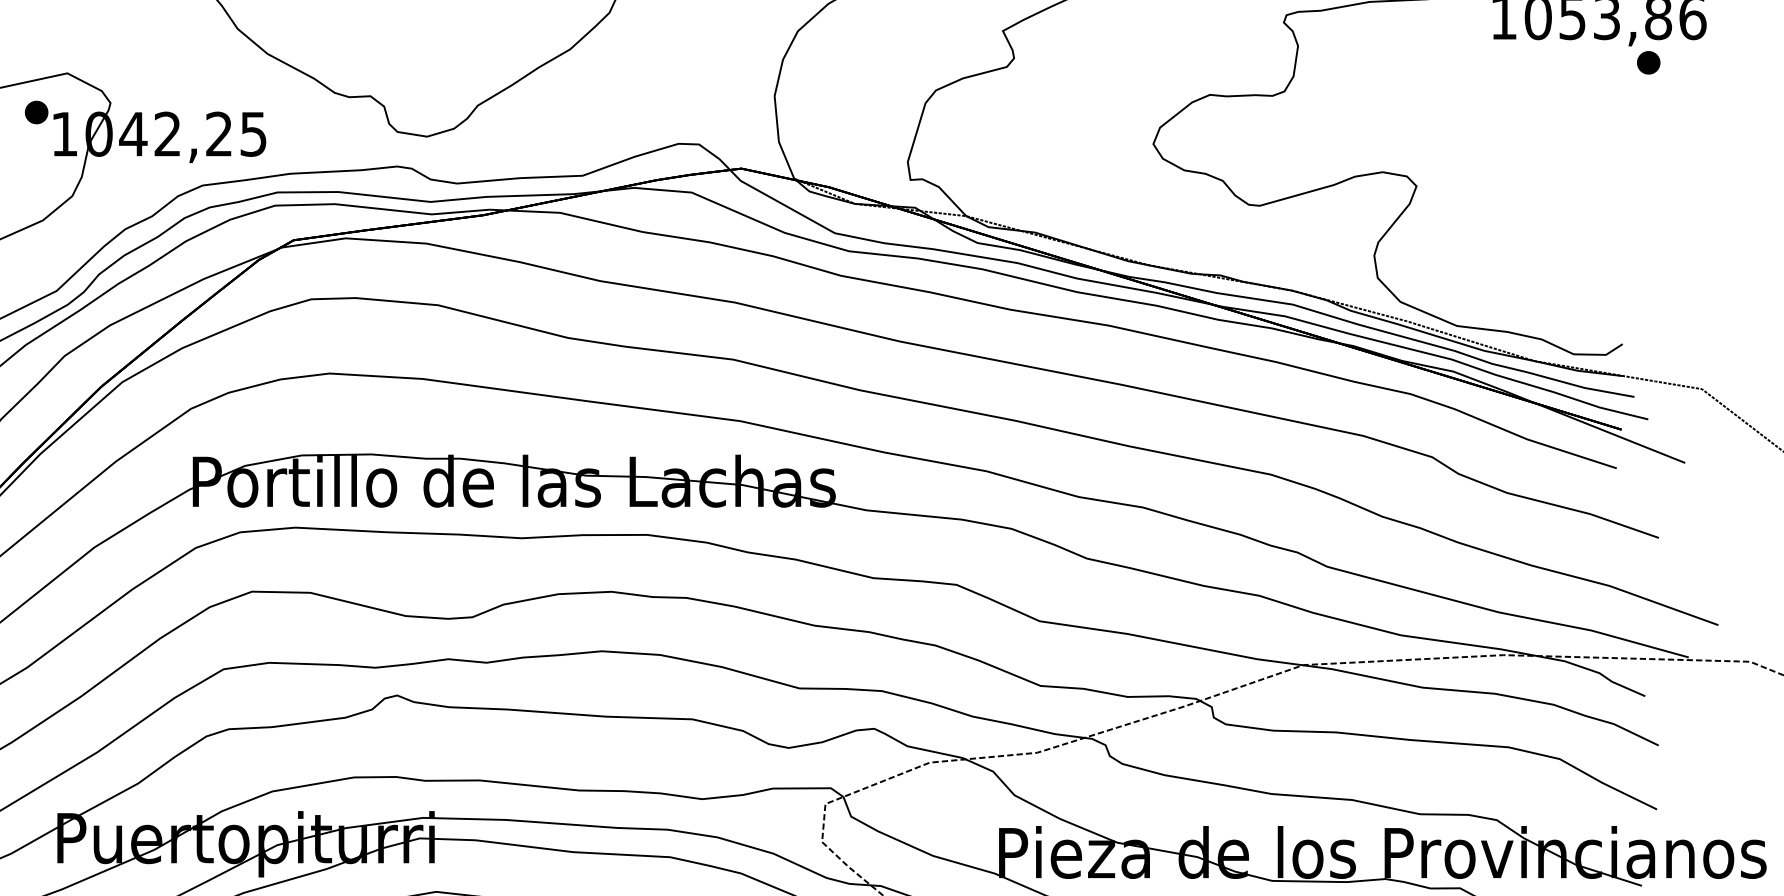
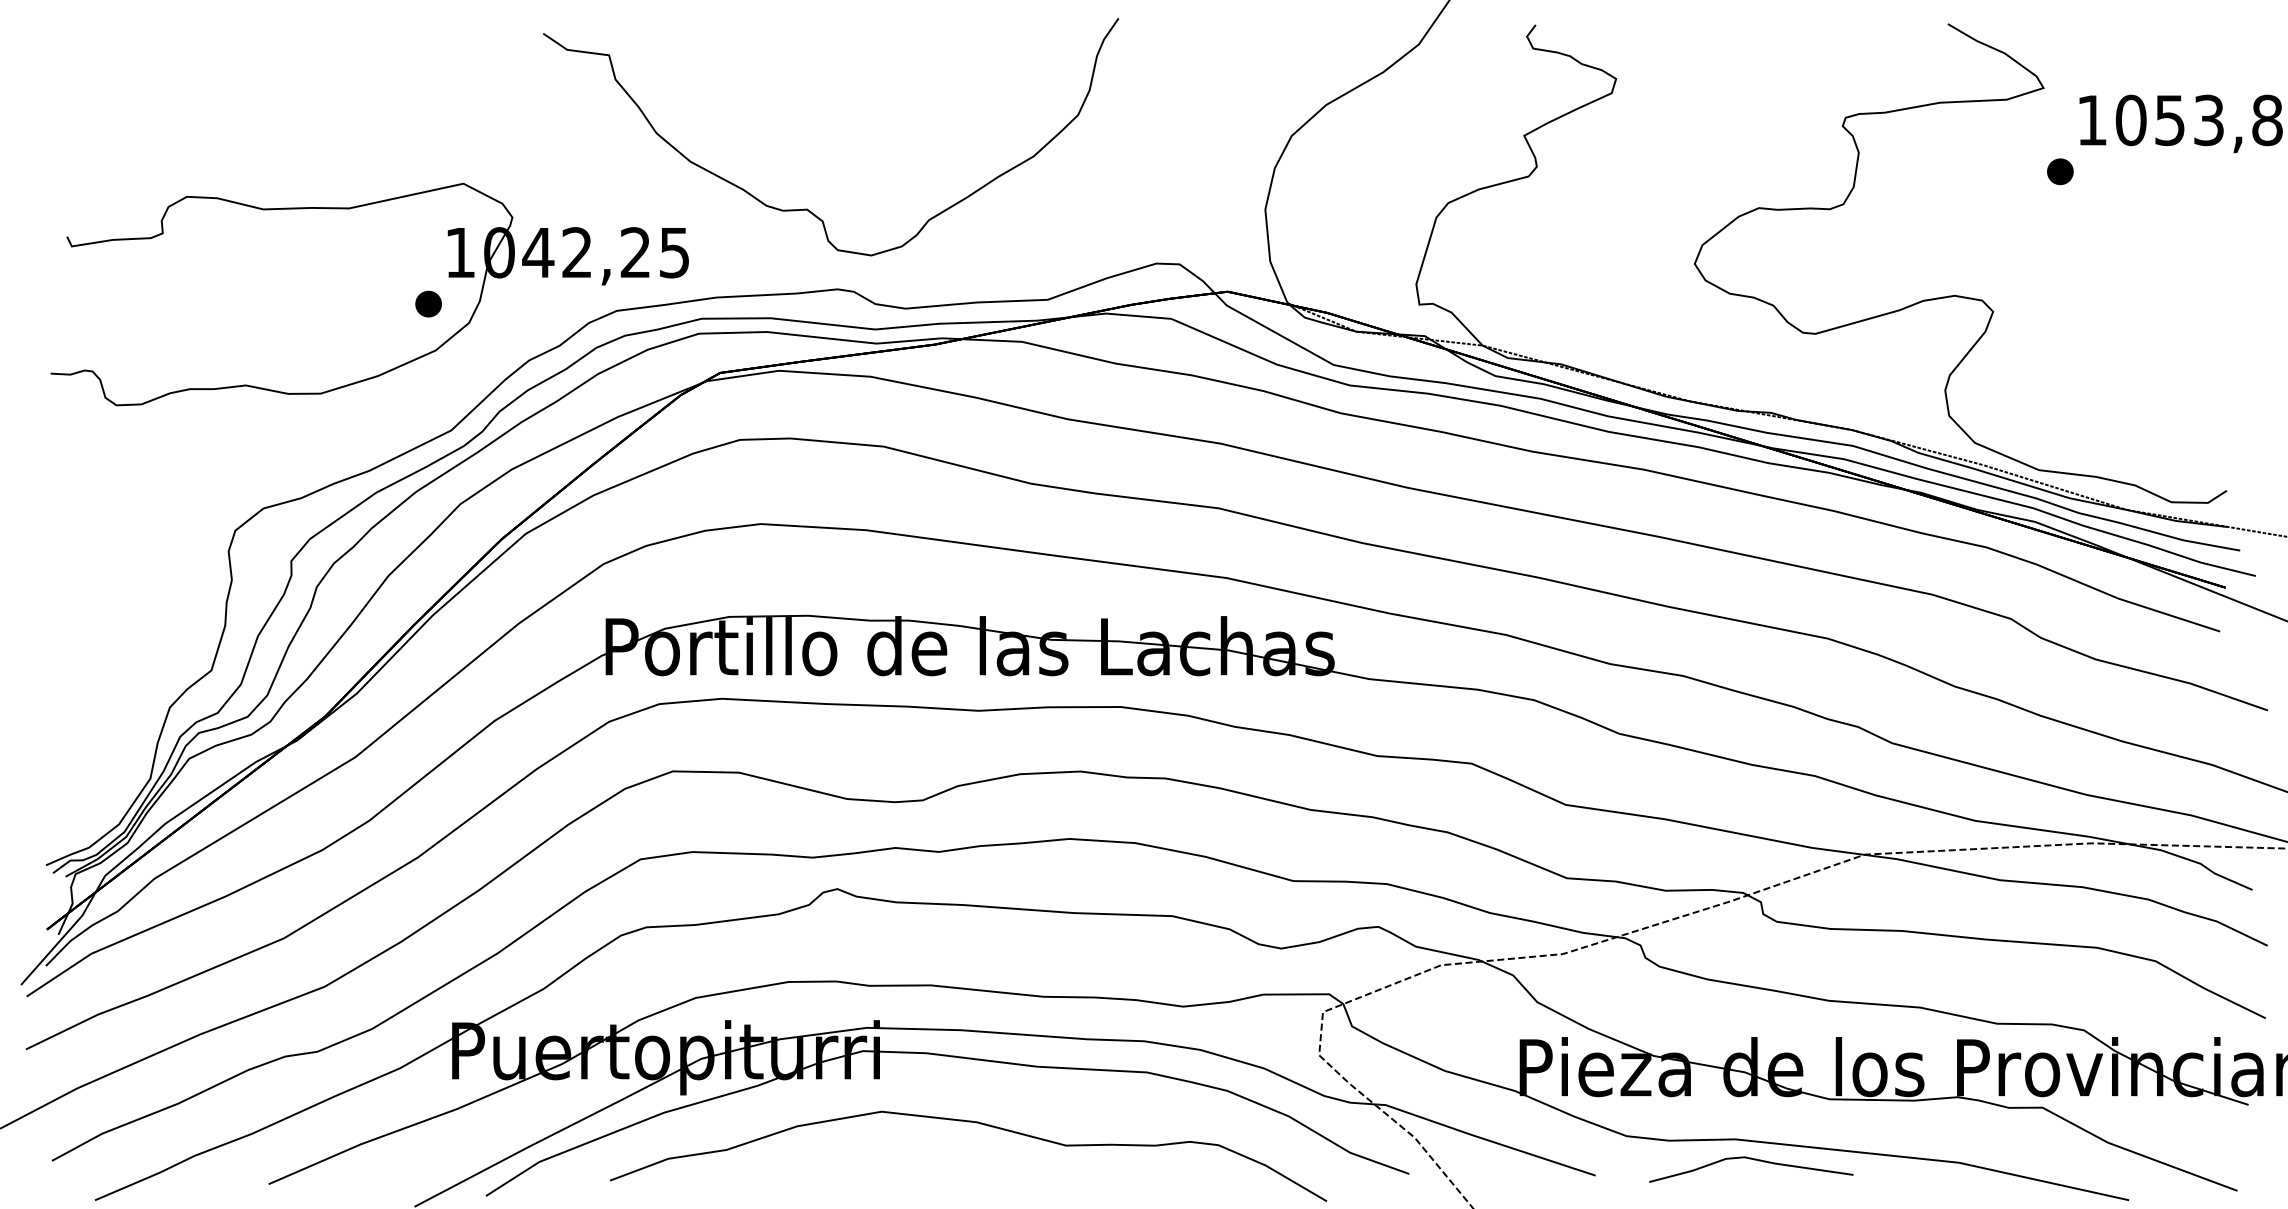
part: (1648, 62) -> (2060, 171), moved
part: (36, 111) -> (428, 303), moved

